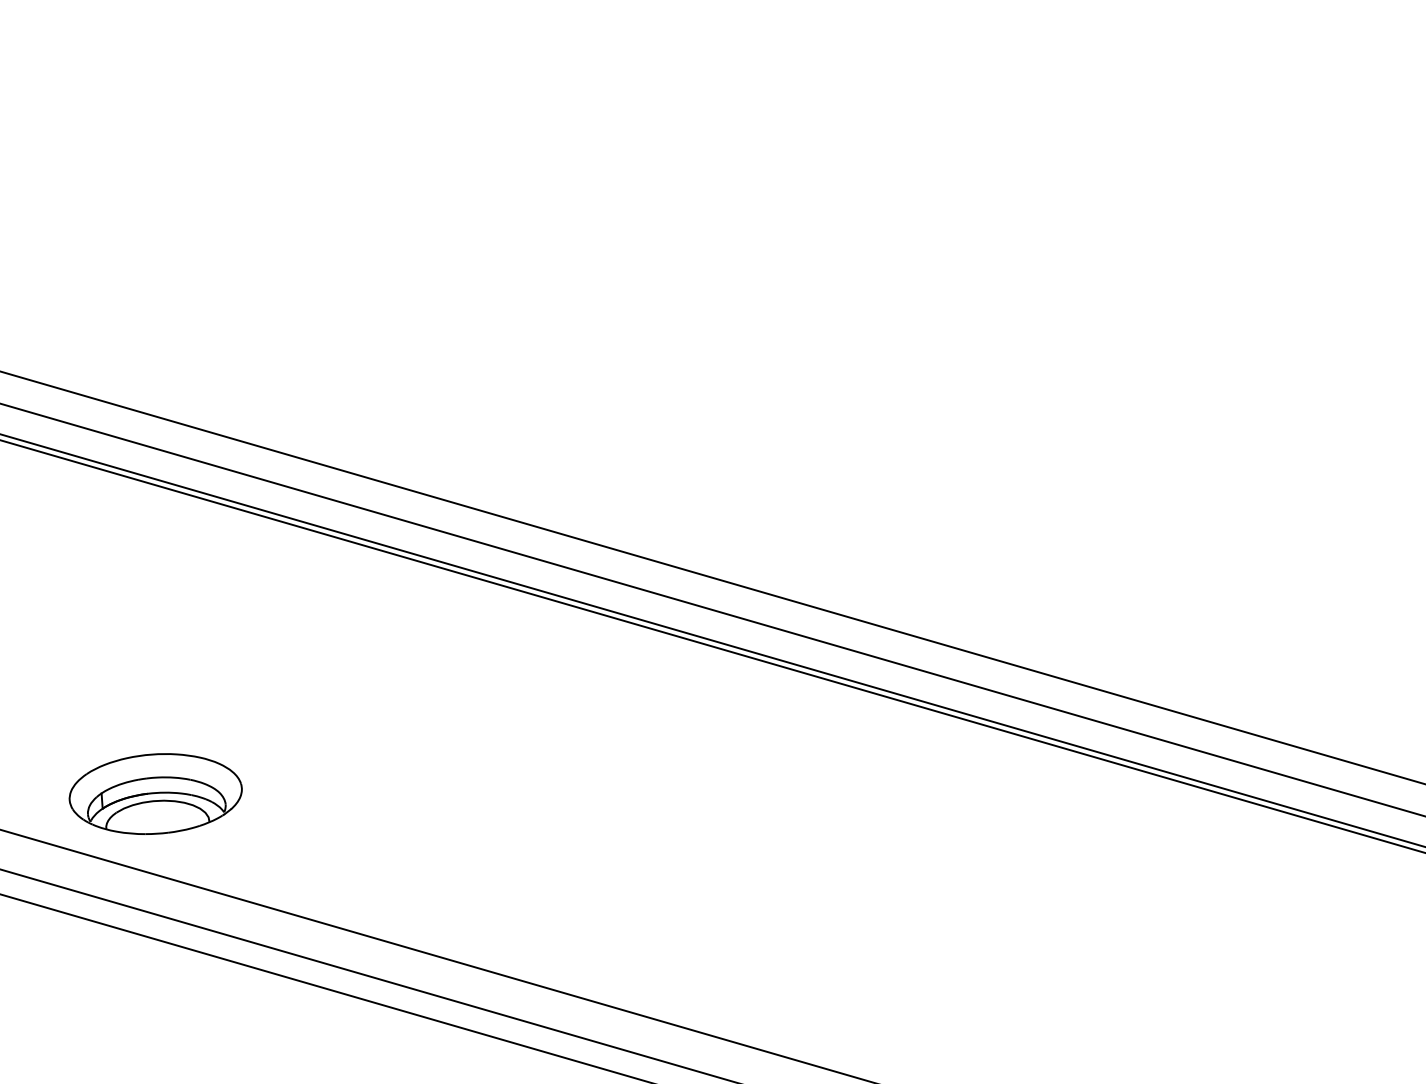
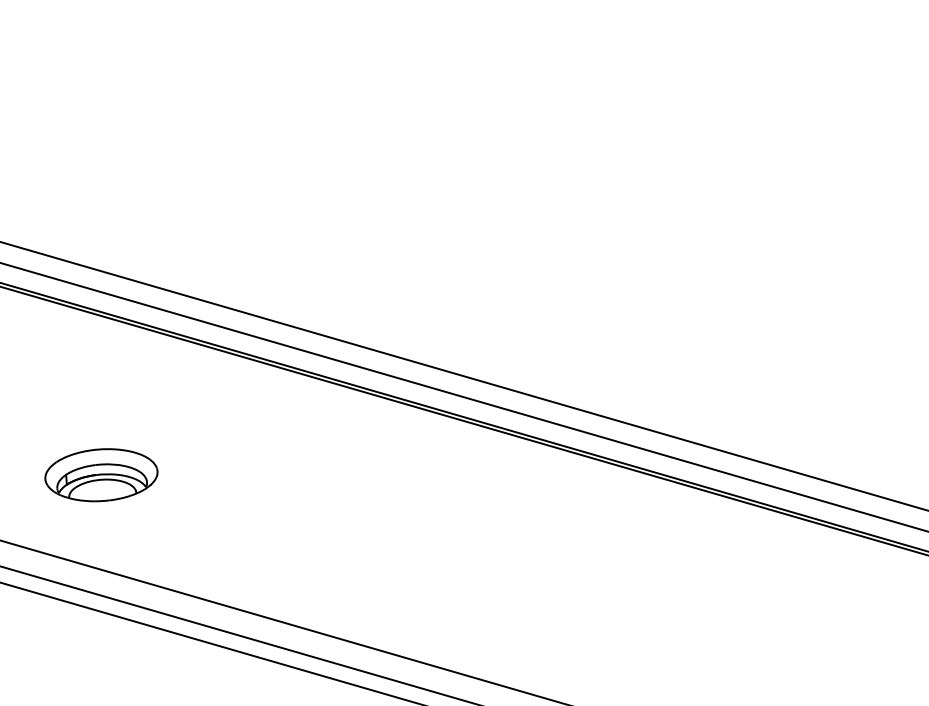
part: (155, 794) -> (101, 475), moved

